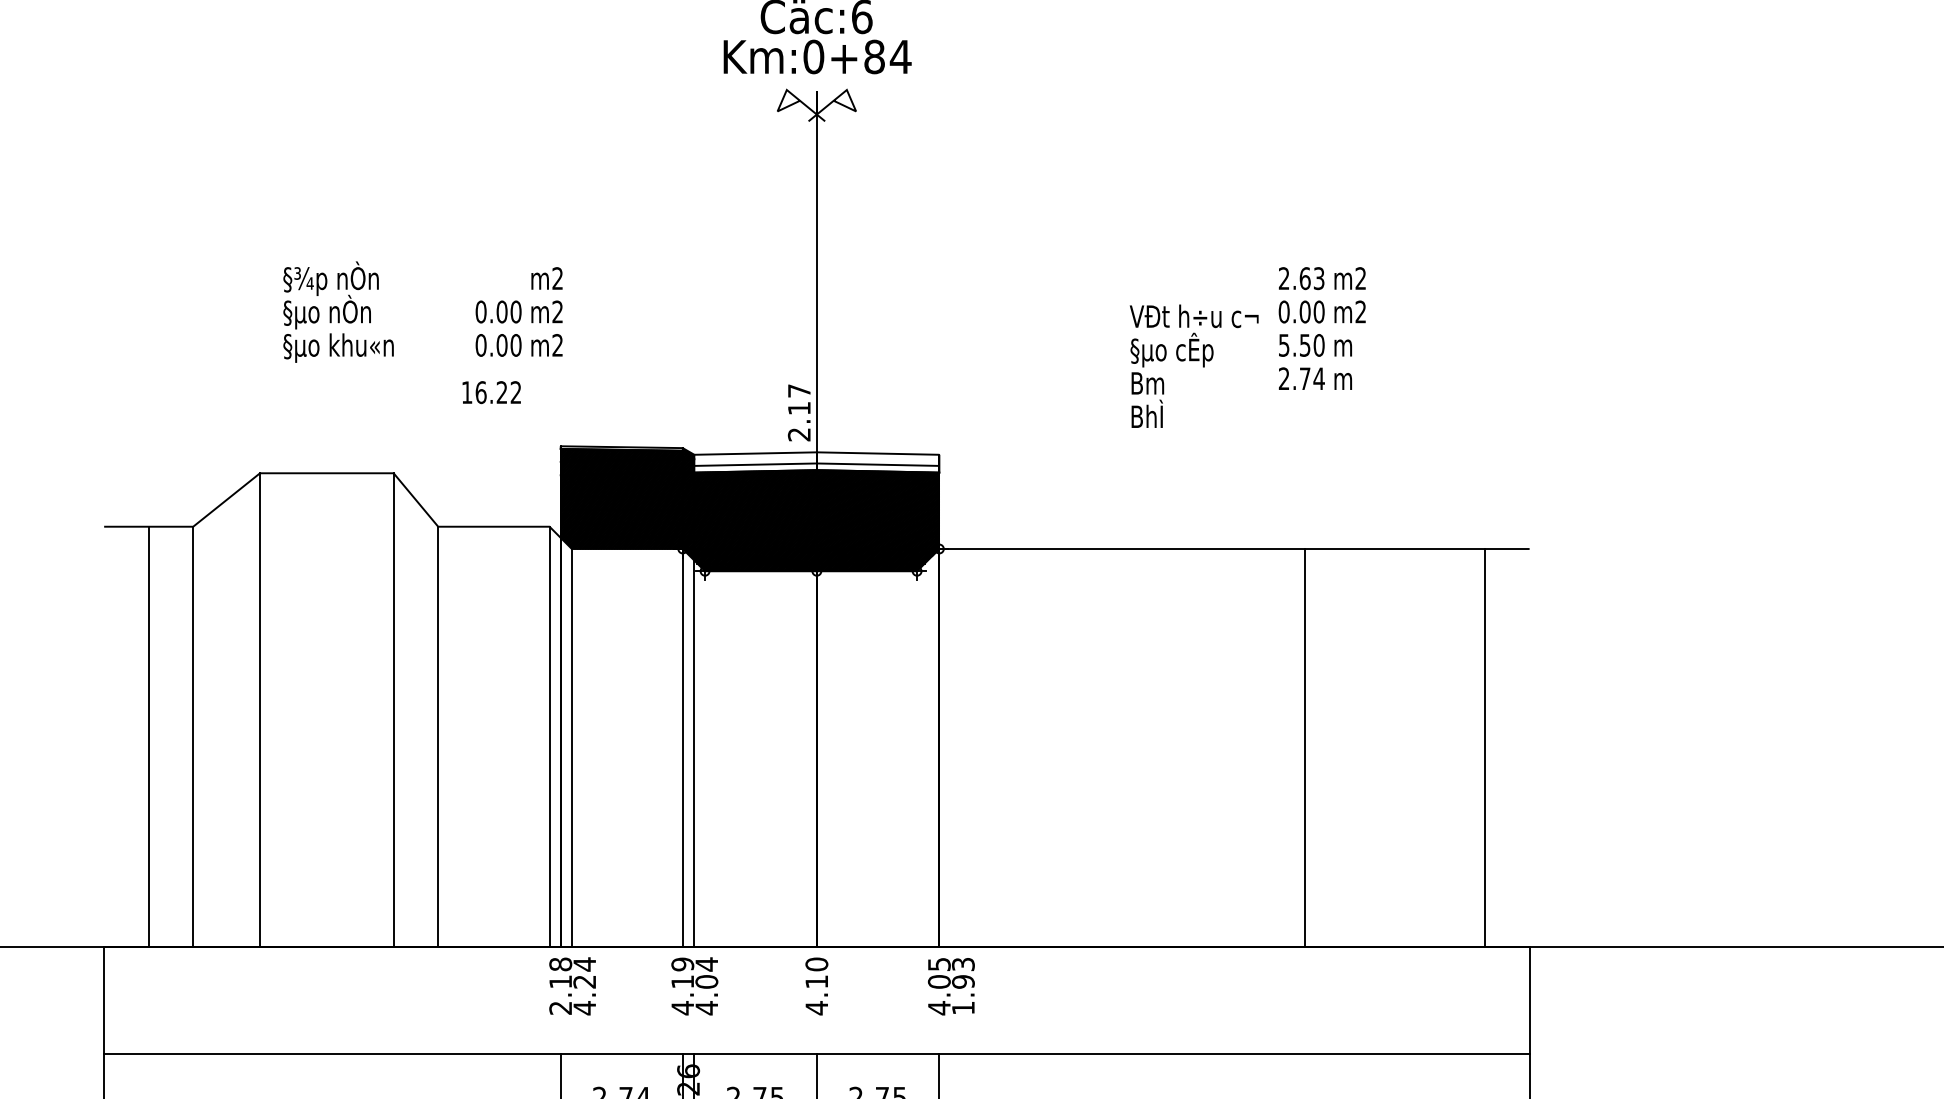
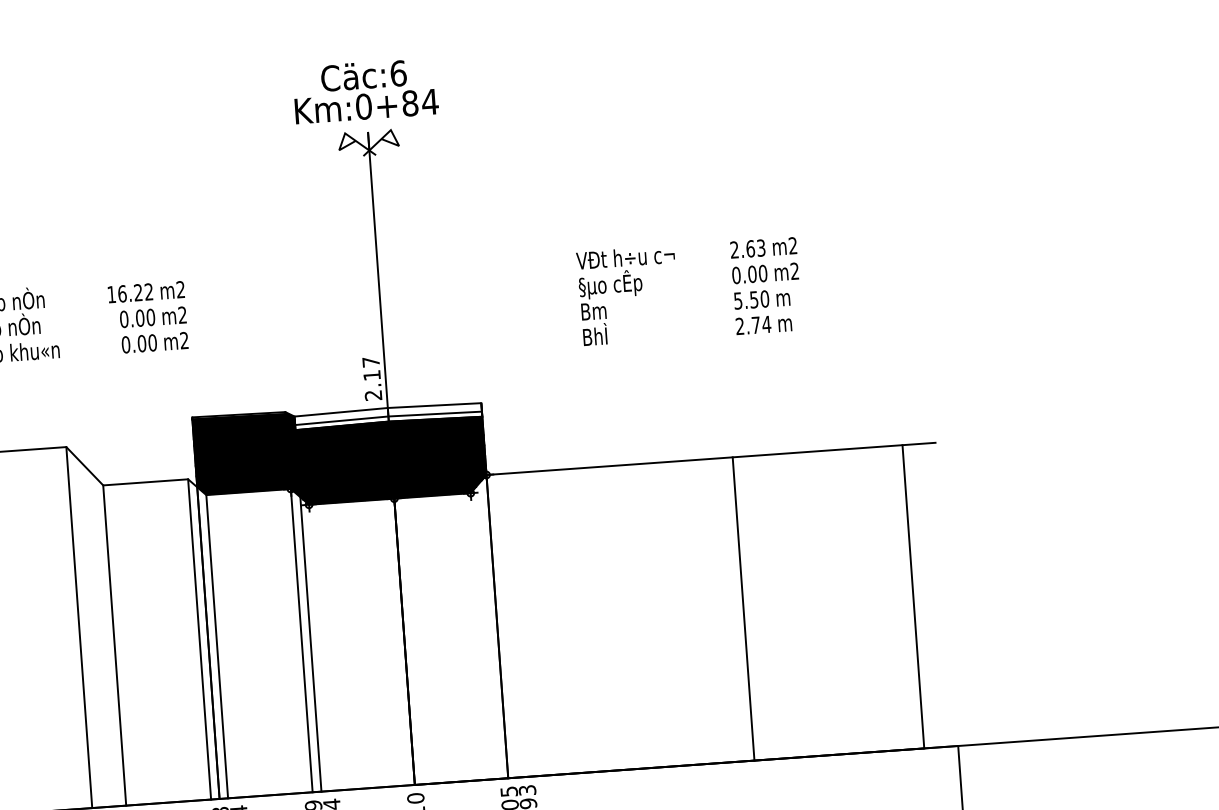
text: (1193, 365) -> (627, 295), moved
text: (491, 392) -> (130, 293), moved
line: (1305, 747) -> (743, 608), moved

